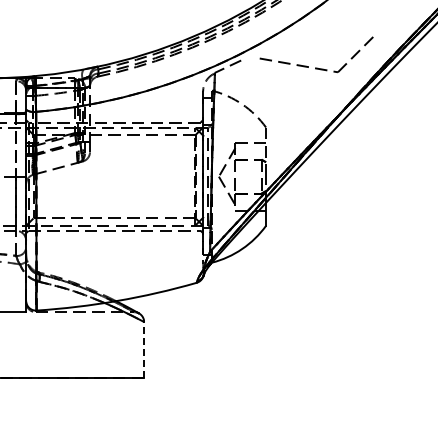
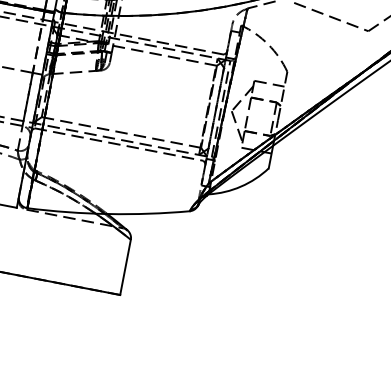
line: (144, 349) -> (126, 266), dashed -> solid

